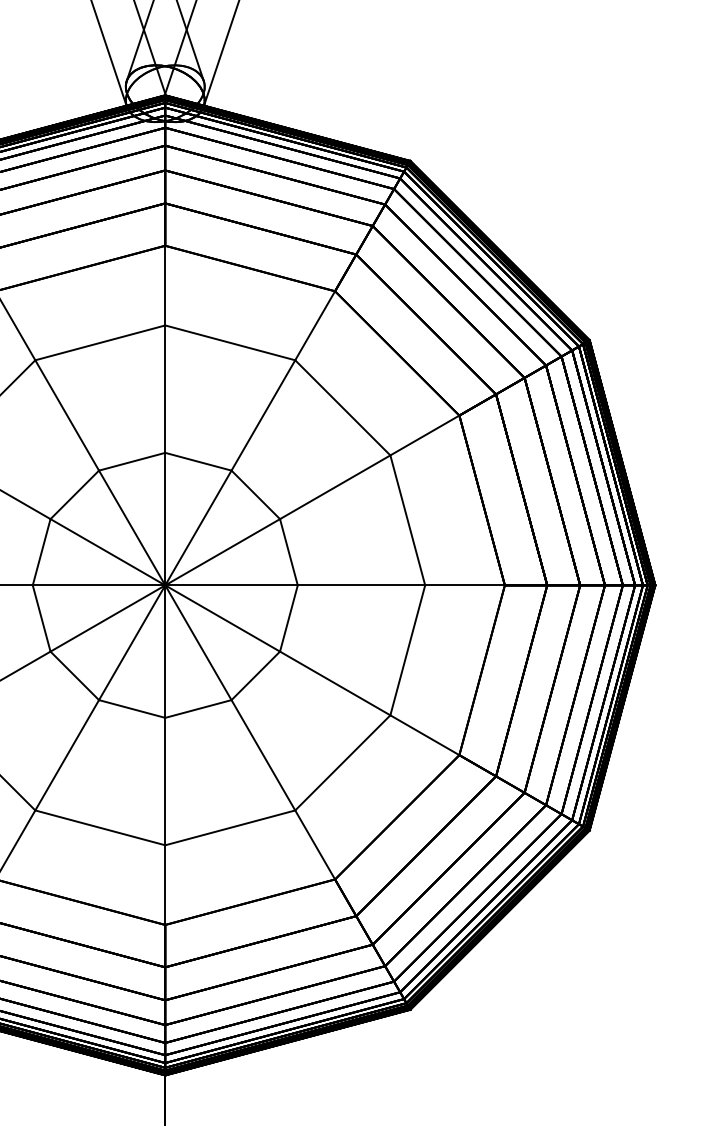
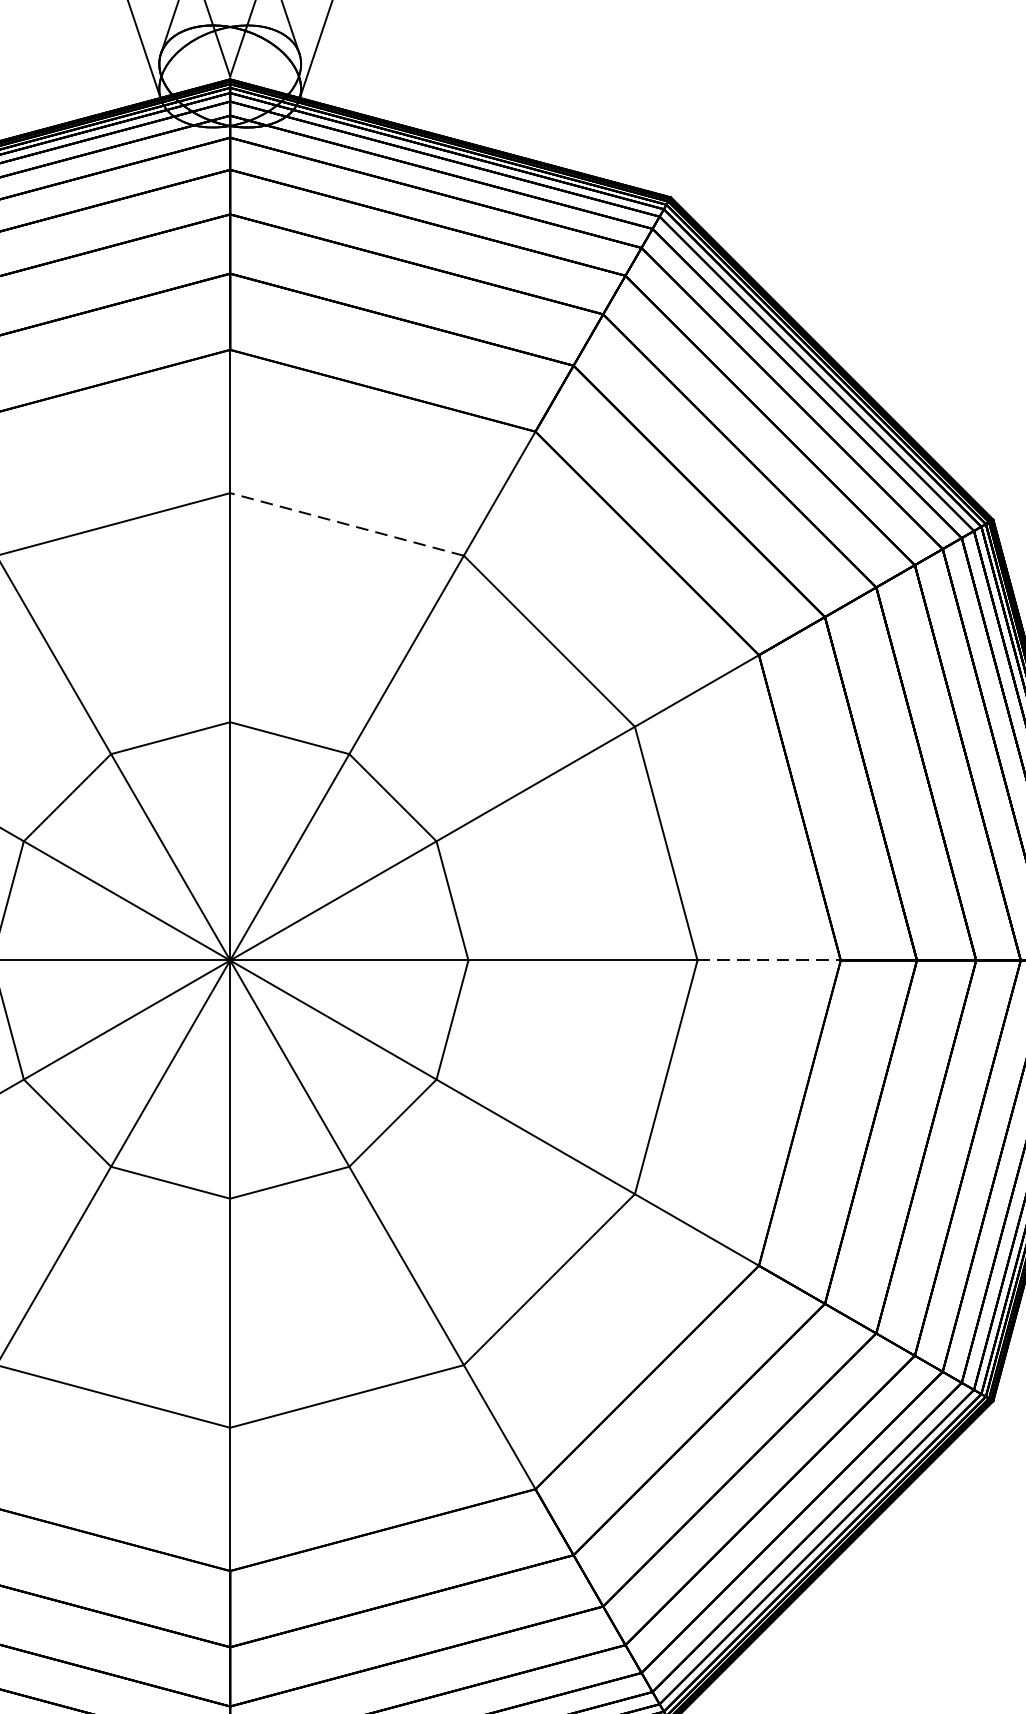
line: (229, 342) -> (345, 523), solid -> dashed
line: (465, 585) -> (769, 960), solid -> dashed

